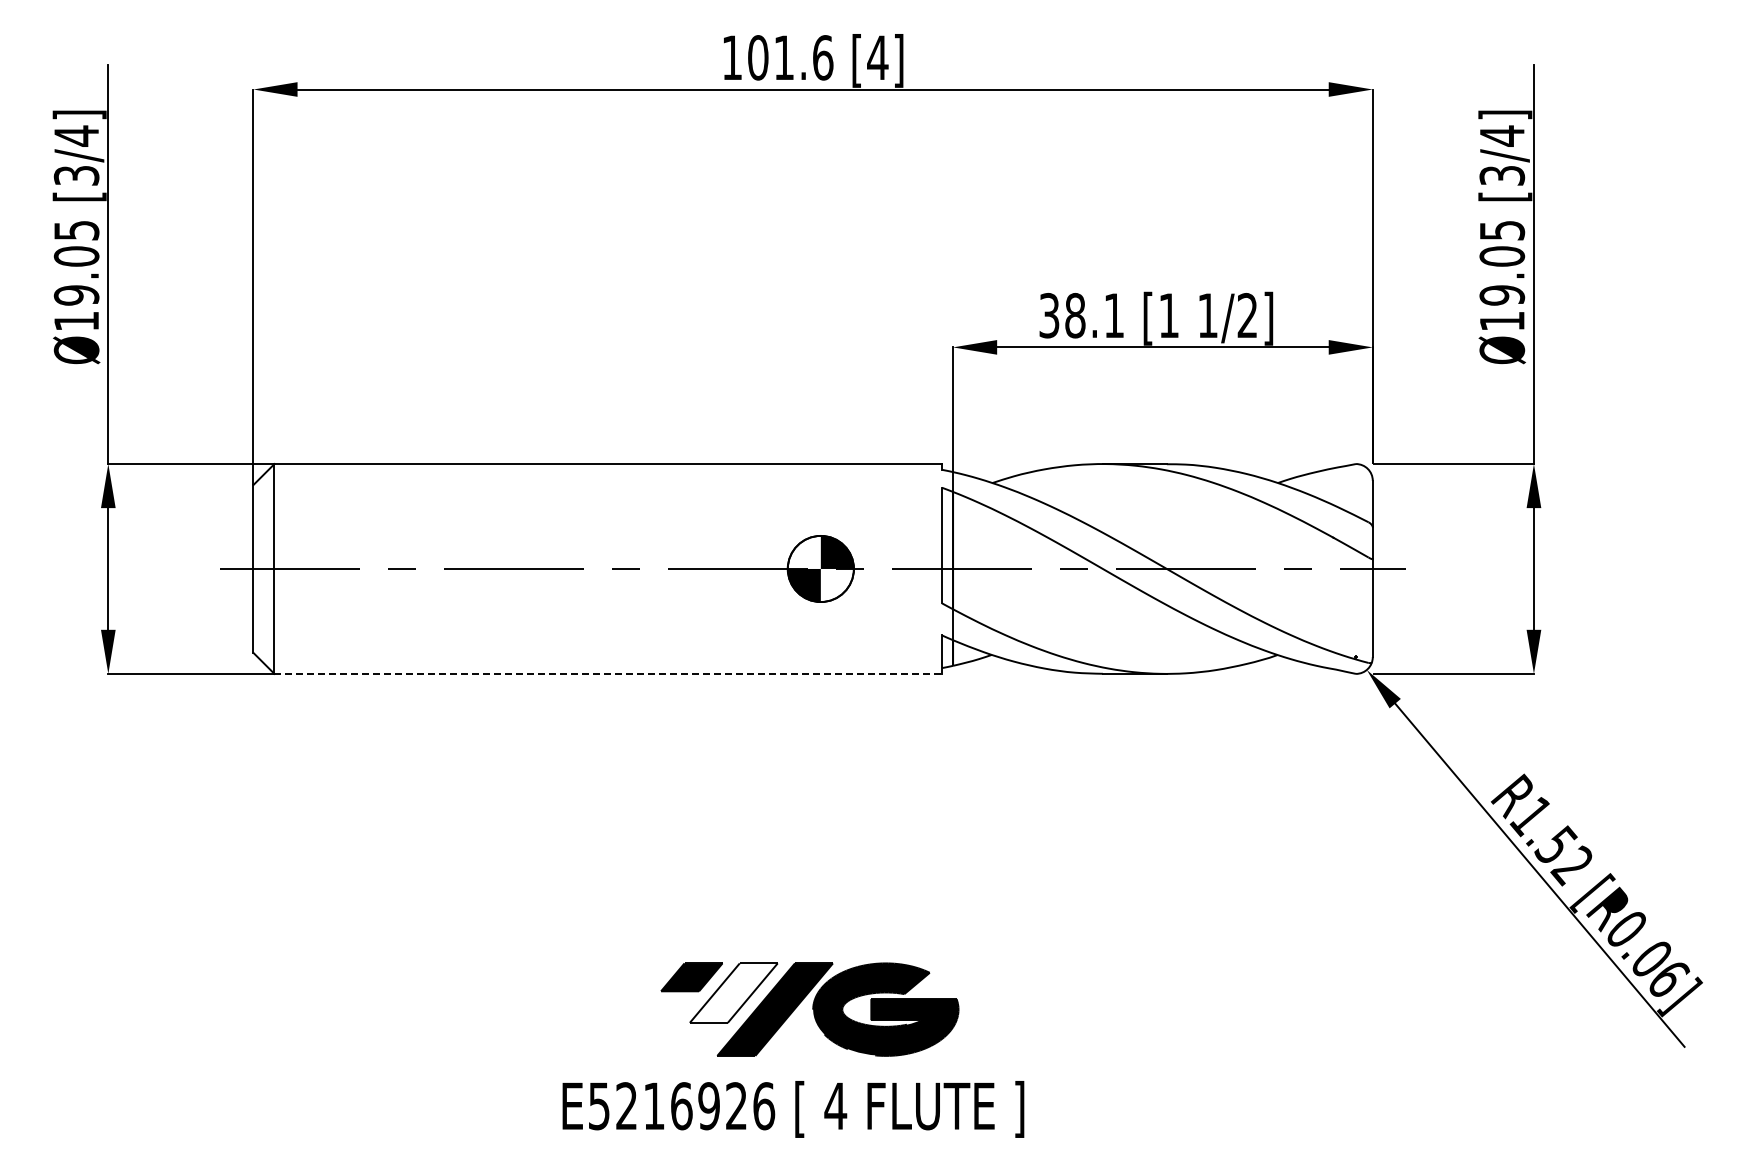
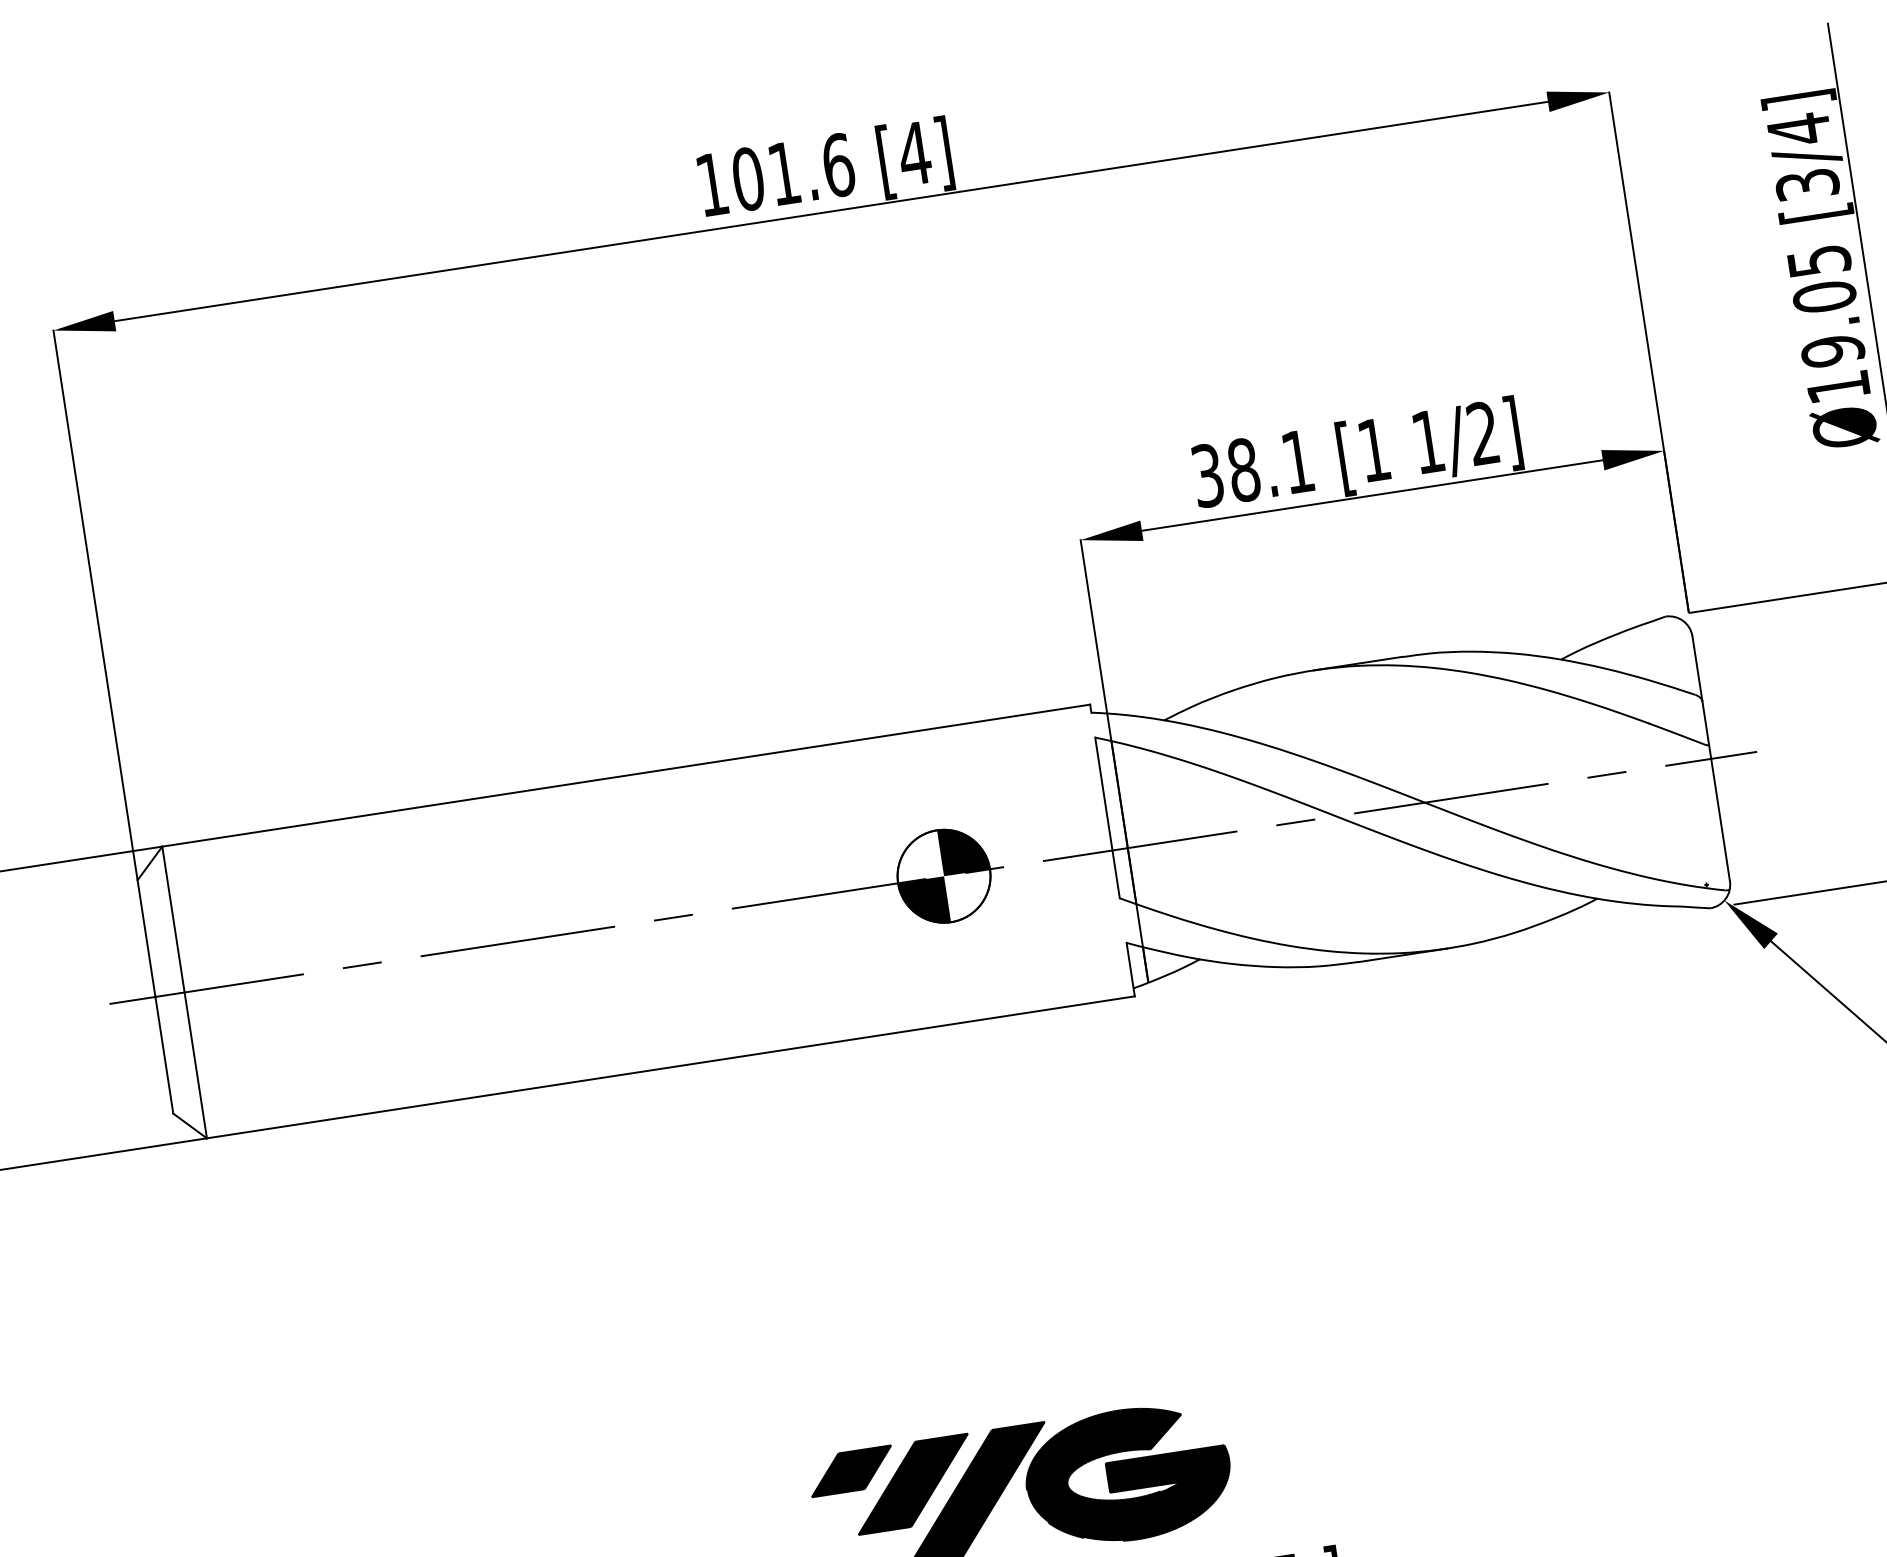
line: (608, 673) -> (671, 1066), dashed -> solid
fill: (733, 992) -> (912, 1483), added

